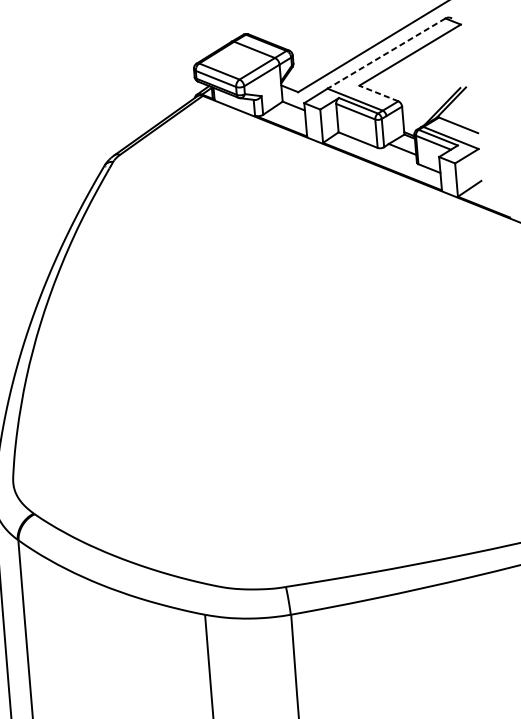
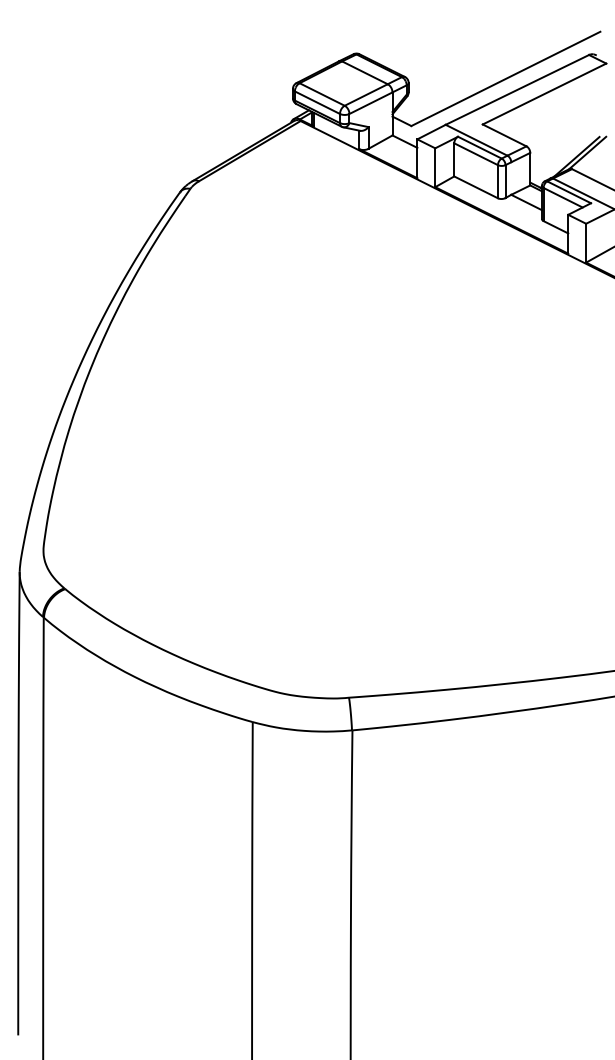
line: (386, 53) -> (517, 89), dashed -> solid
line: (378, 93) -> (504, 135), dashed -> solid

